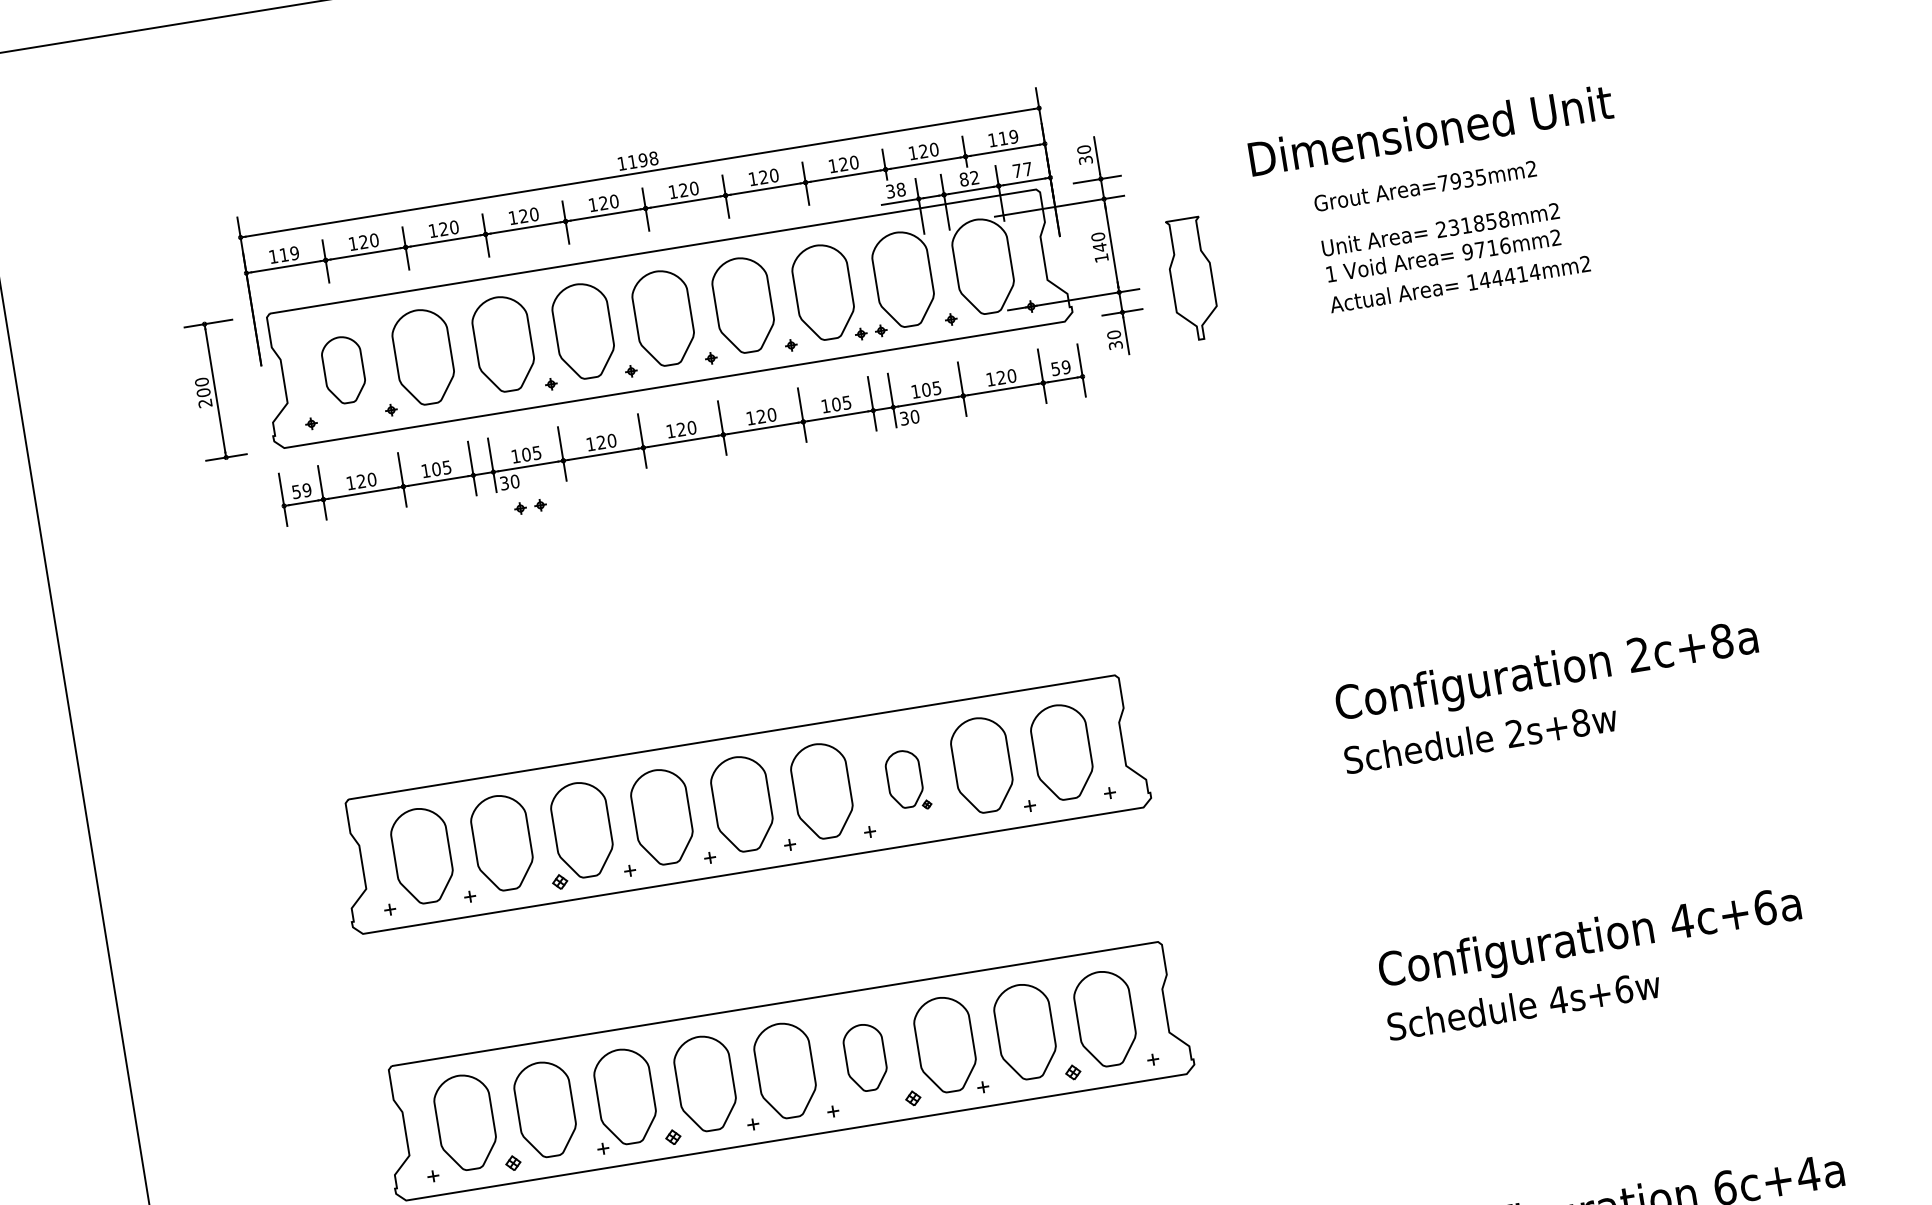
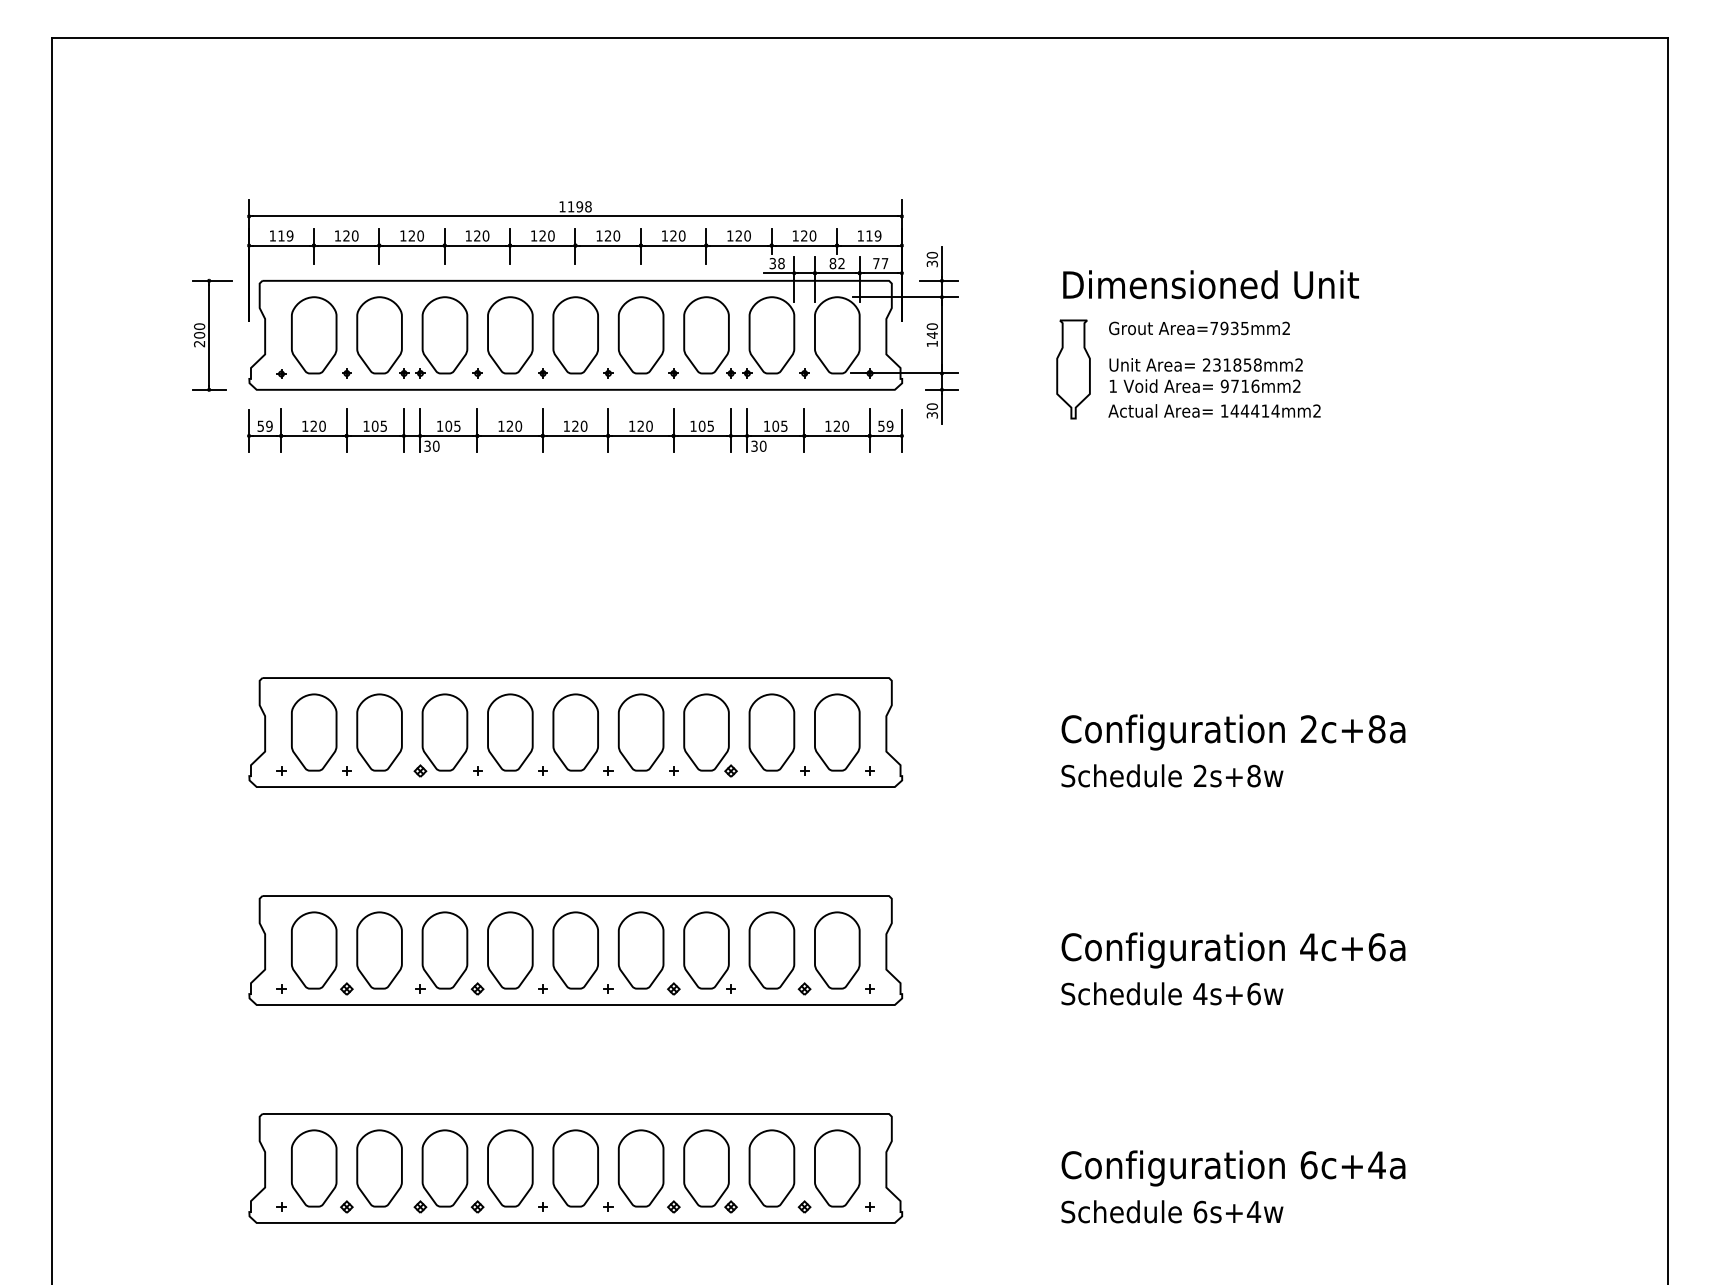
part: (1191, 279) -> (1073, 369), moved
part: (344, 370) -> (314, 335), size x1.43
part: (530, 506) -> (412, 373), moved
part: (907, 781) -> (710, 735), size x1.67
part: (864, 1057) -> (640, 950), size x1.43

